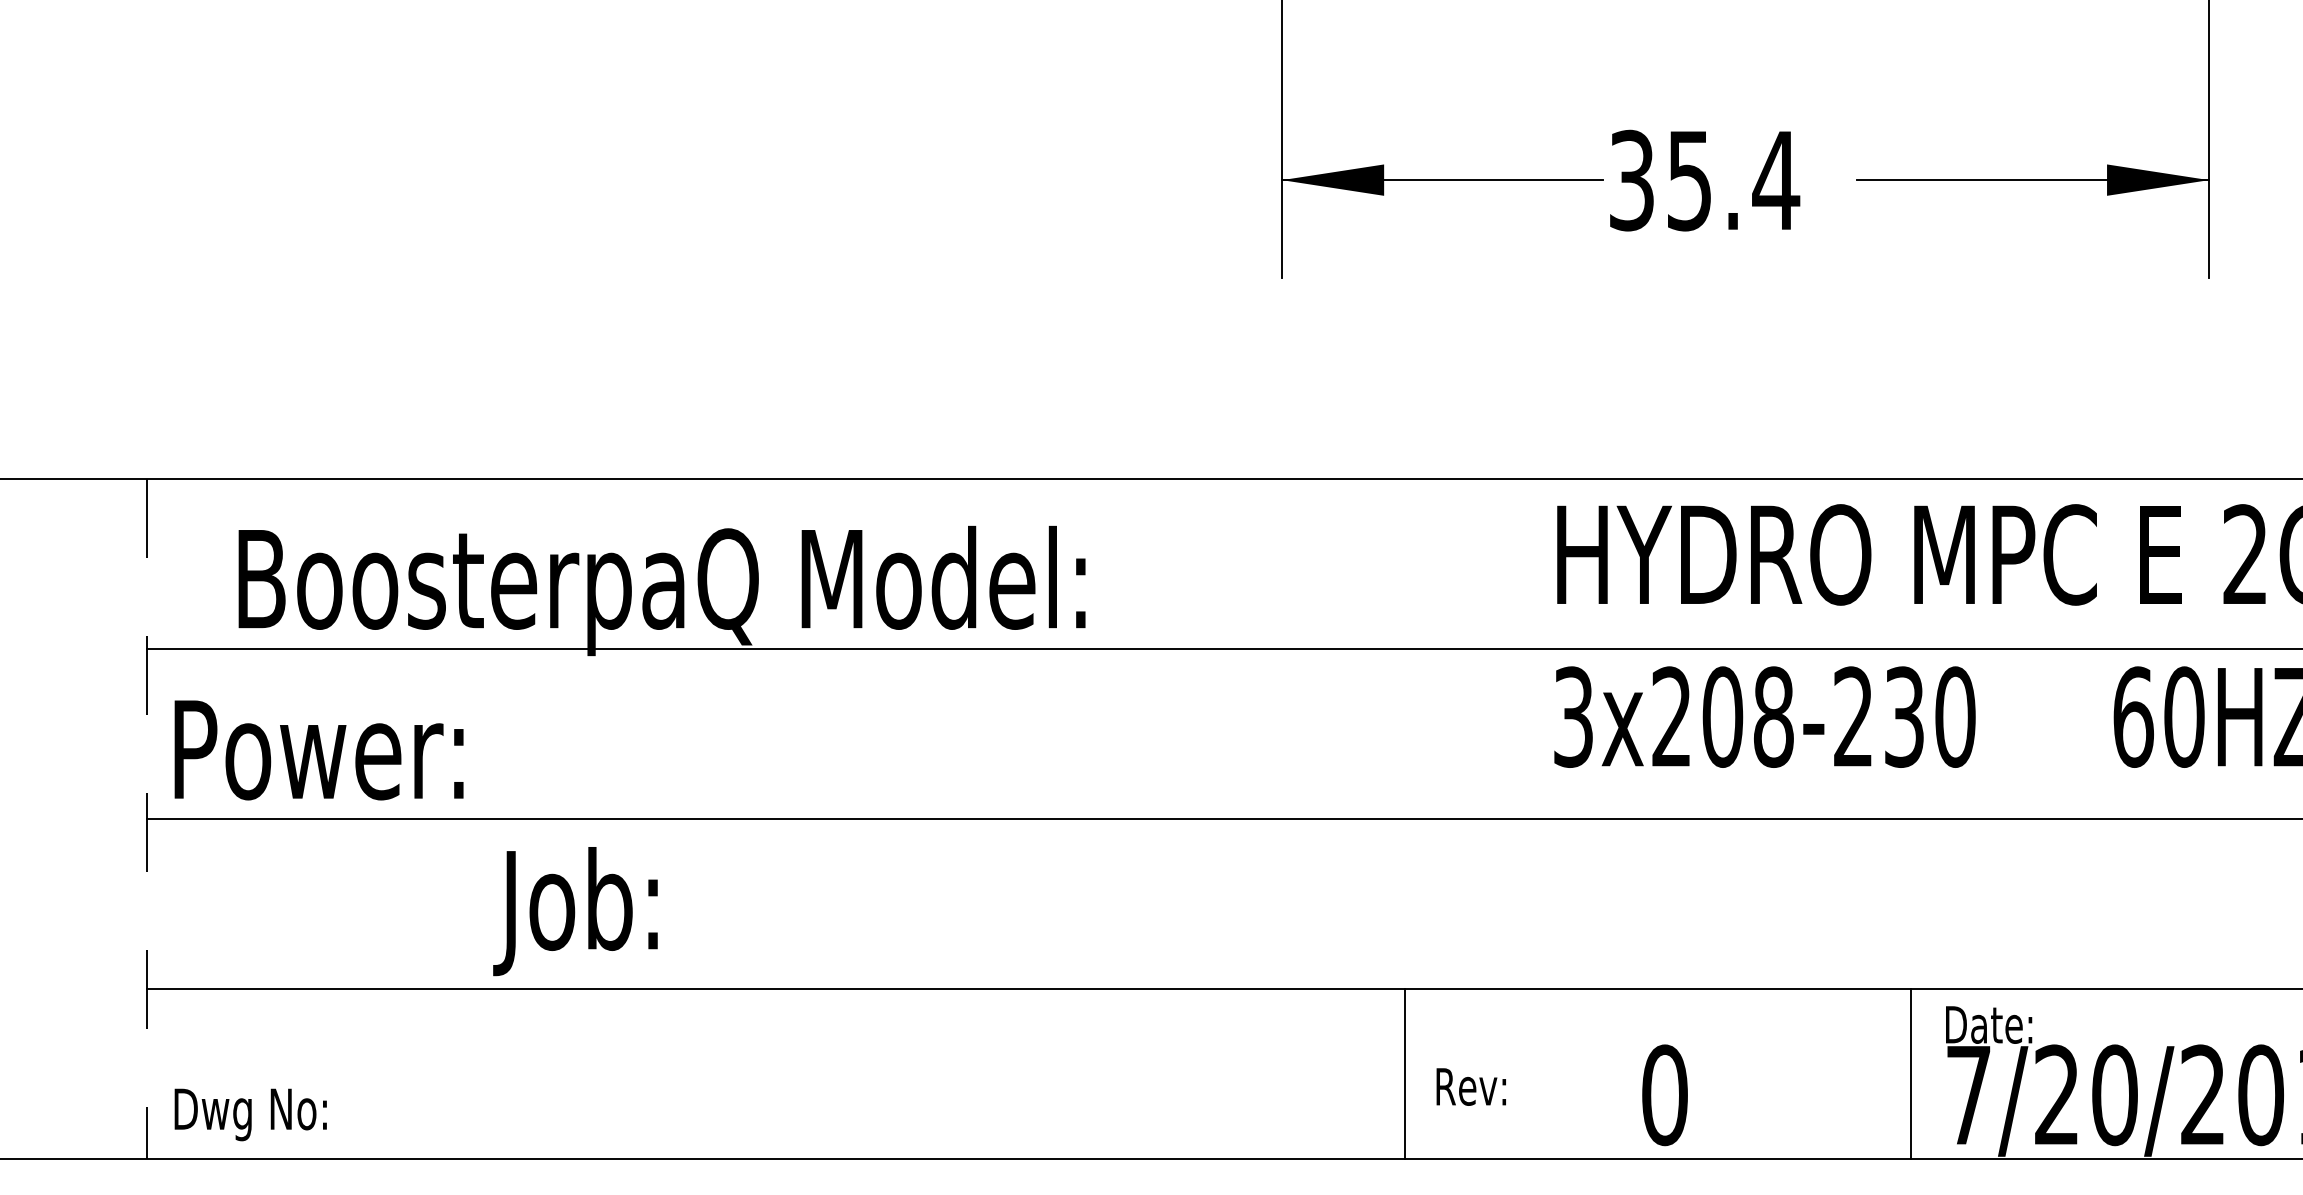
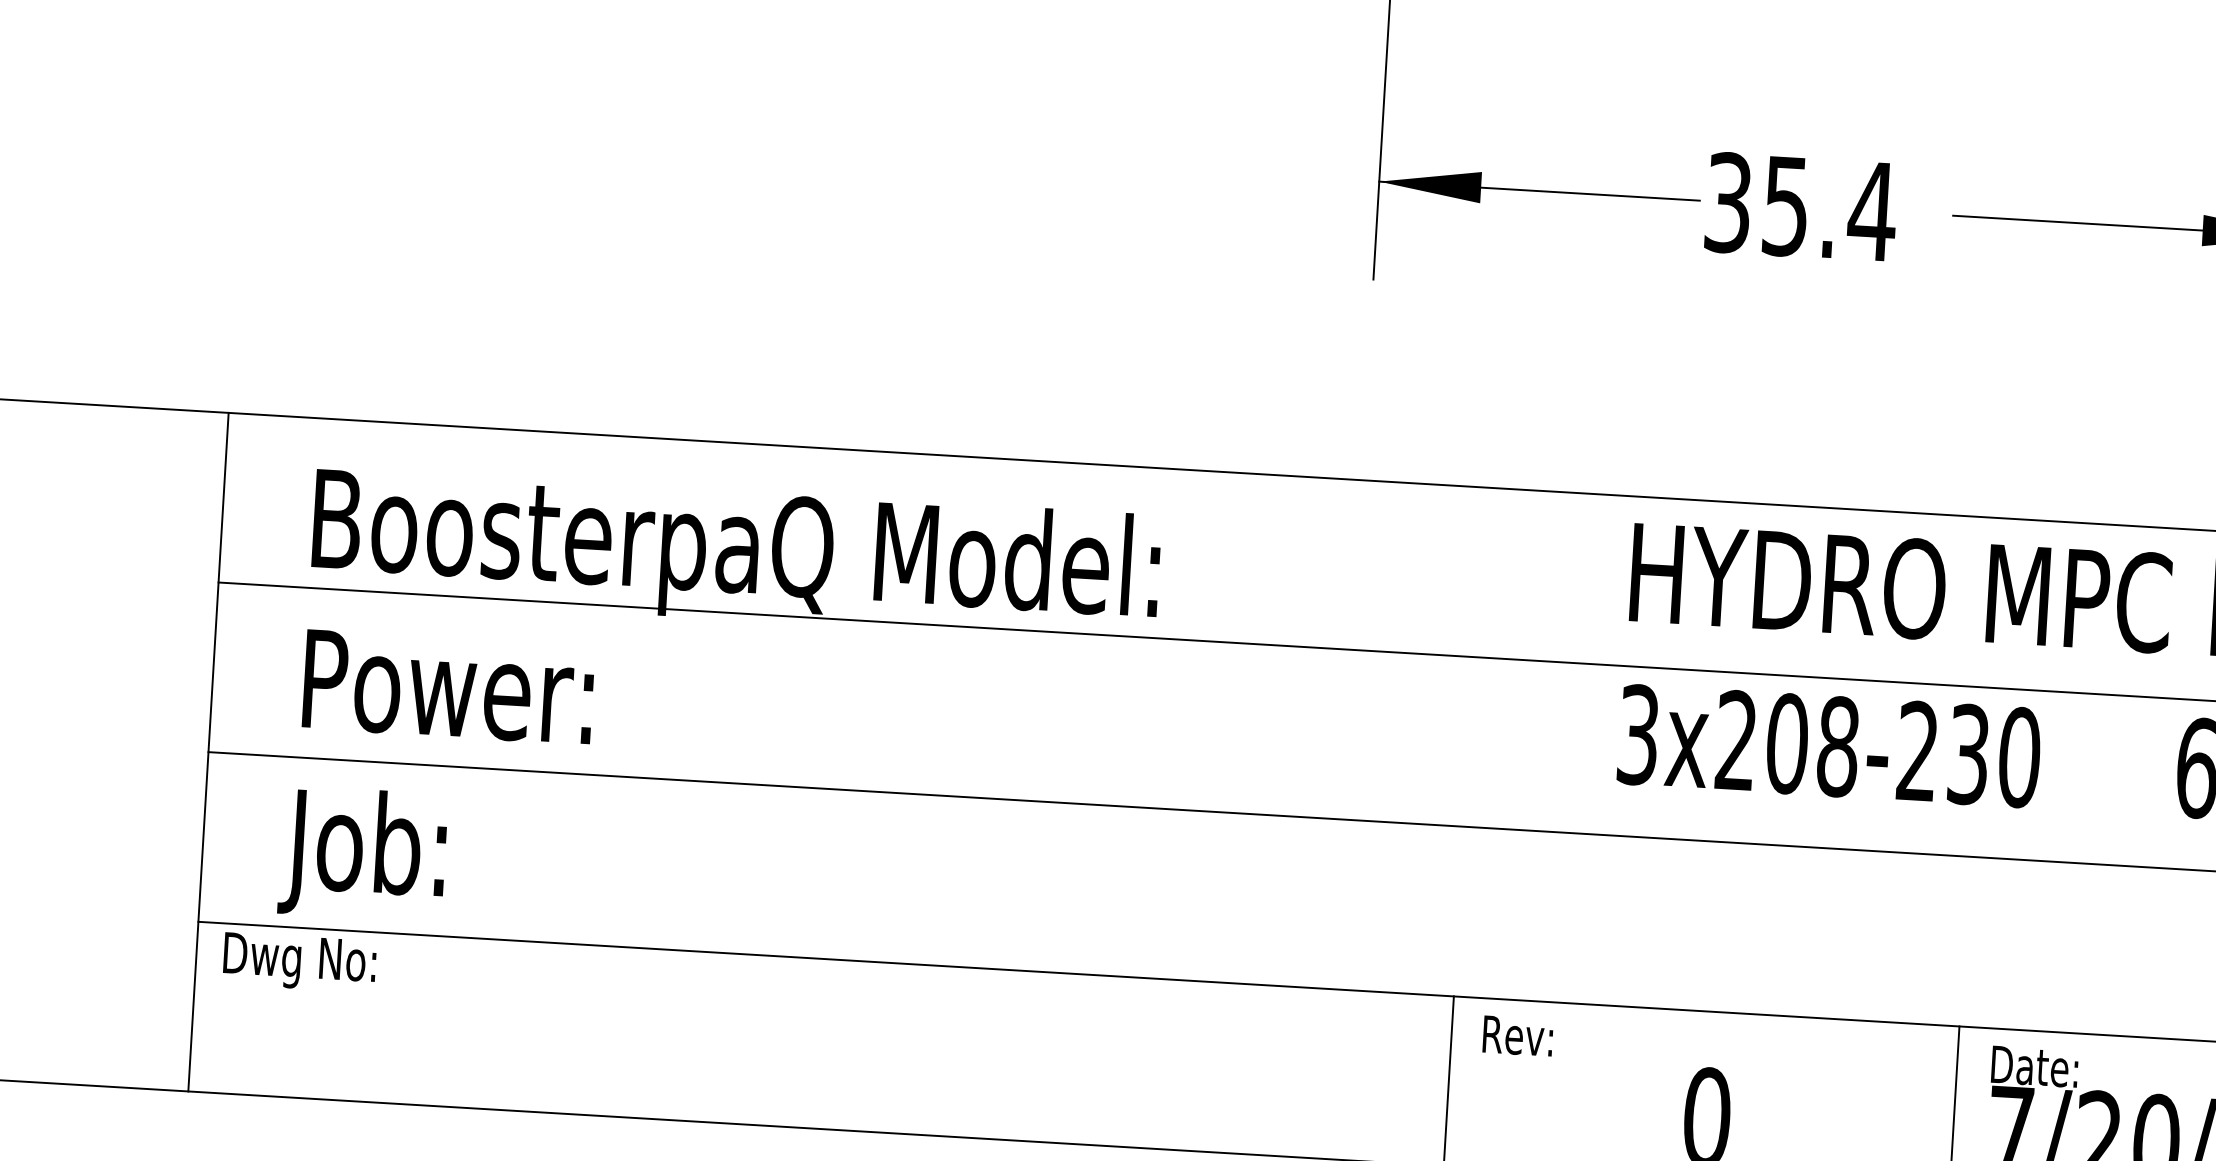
text: (318, 750) -> (448, 687), moved
line: (147, 819) -> (208, 752), dashed -> solid
text: (575, 911) -> (363, 853), moved
text: (1470, 1086) -> (1517, 1035), moved
text: (250, 1114) -> (299, 962), moved

